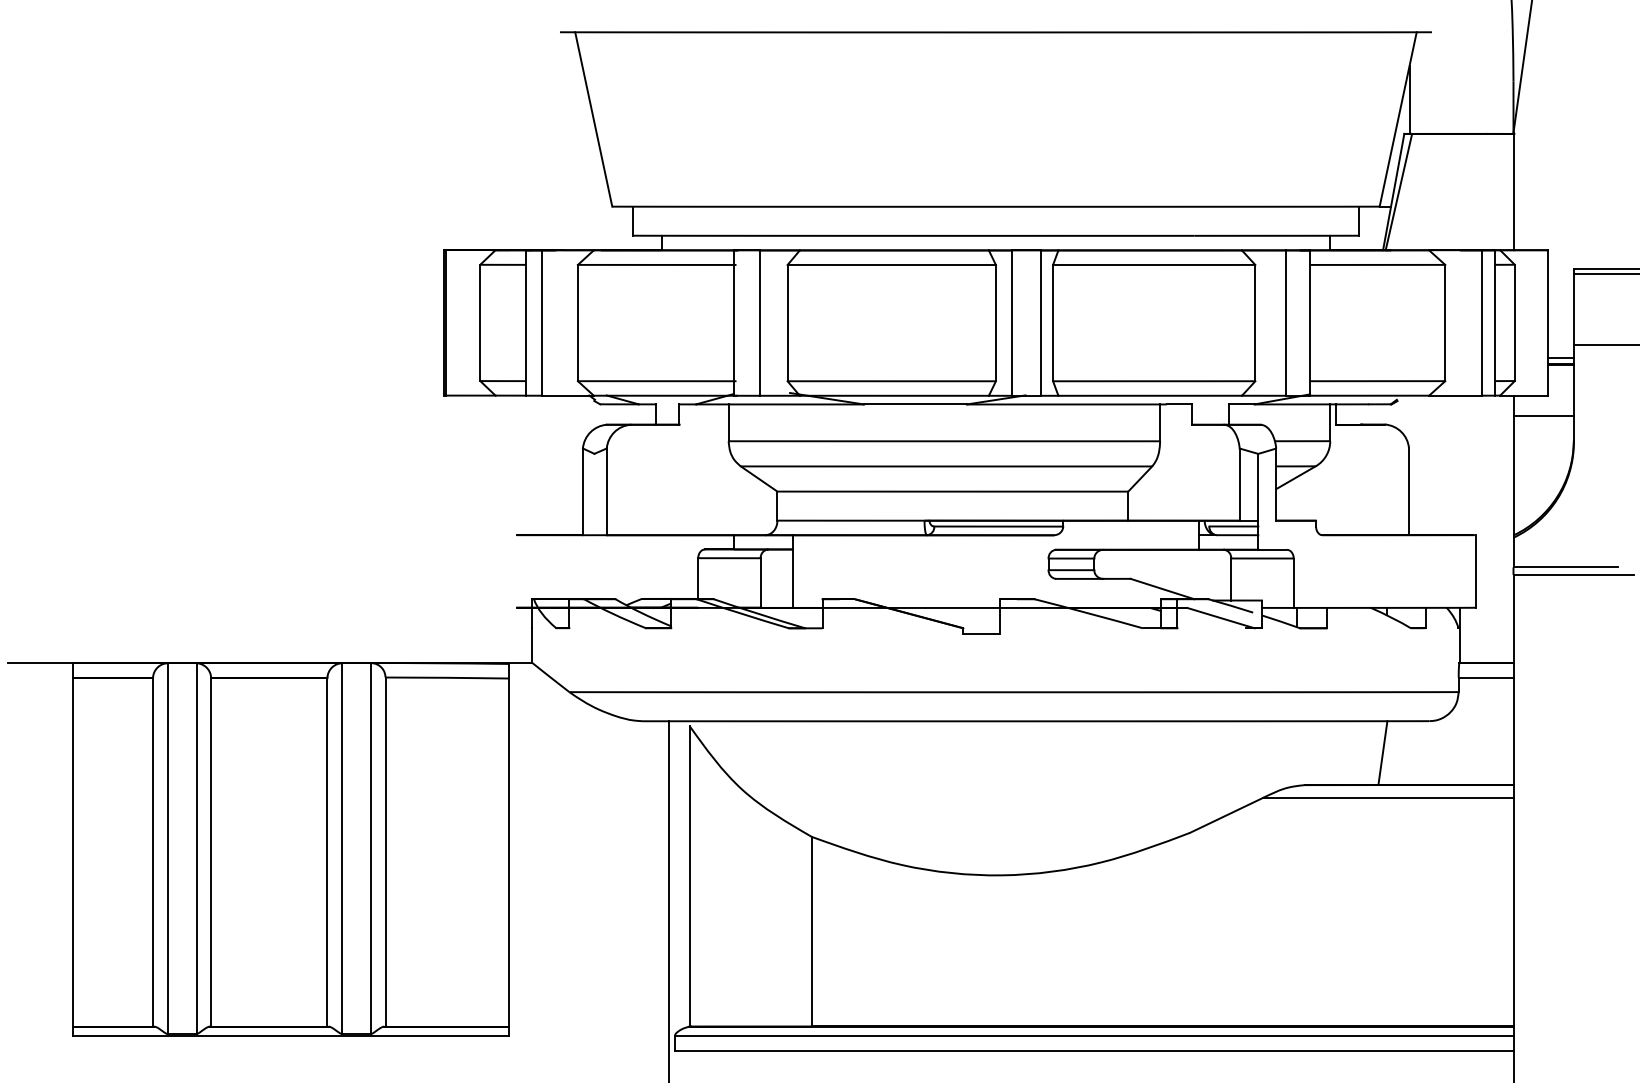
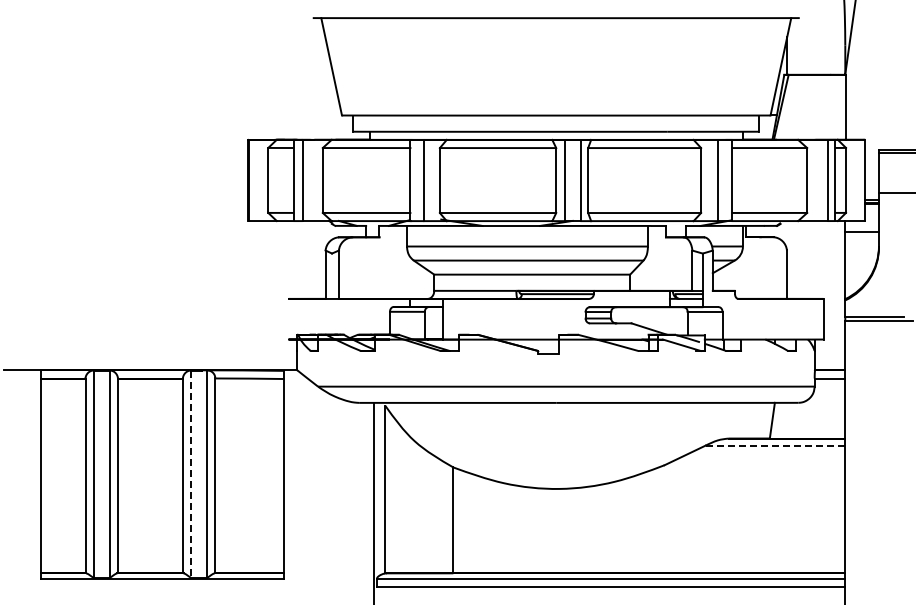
line: (1388, 797) -> (775, 445), solid -> dashed
line: (342, 849) -> (191, 474), solid -> dashed

